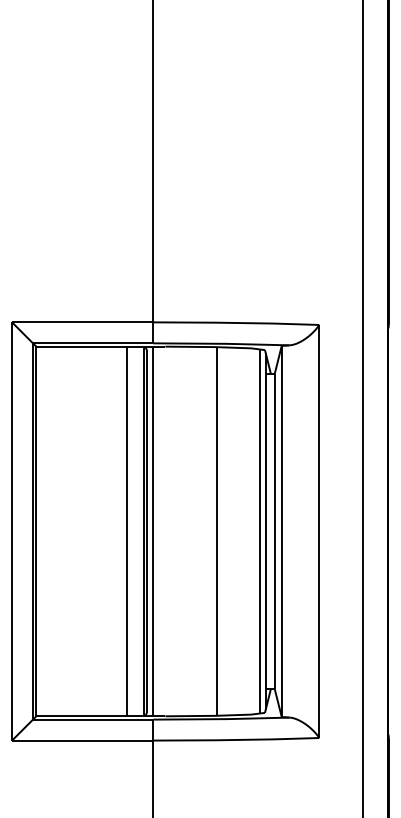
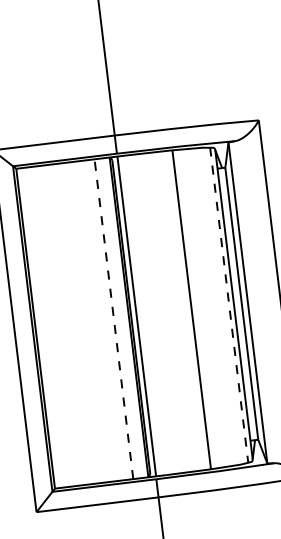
line: (126, 531) -> (113, 319), solid -> dashed
line: (260, 531) -> (229, 305), solid -> dashed

